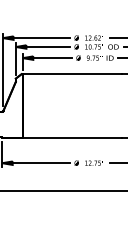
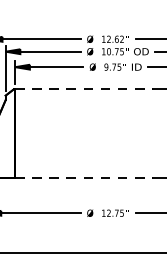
line: (72, 74) -> (84, 89), solid -> dashed
line: (72, 137) -> (84, 177), solid -> dashed

